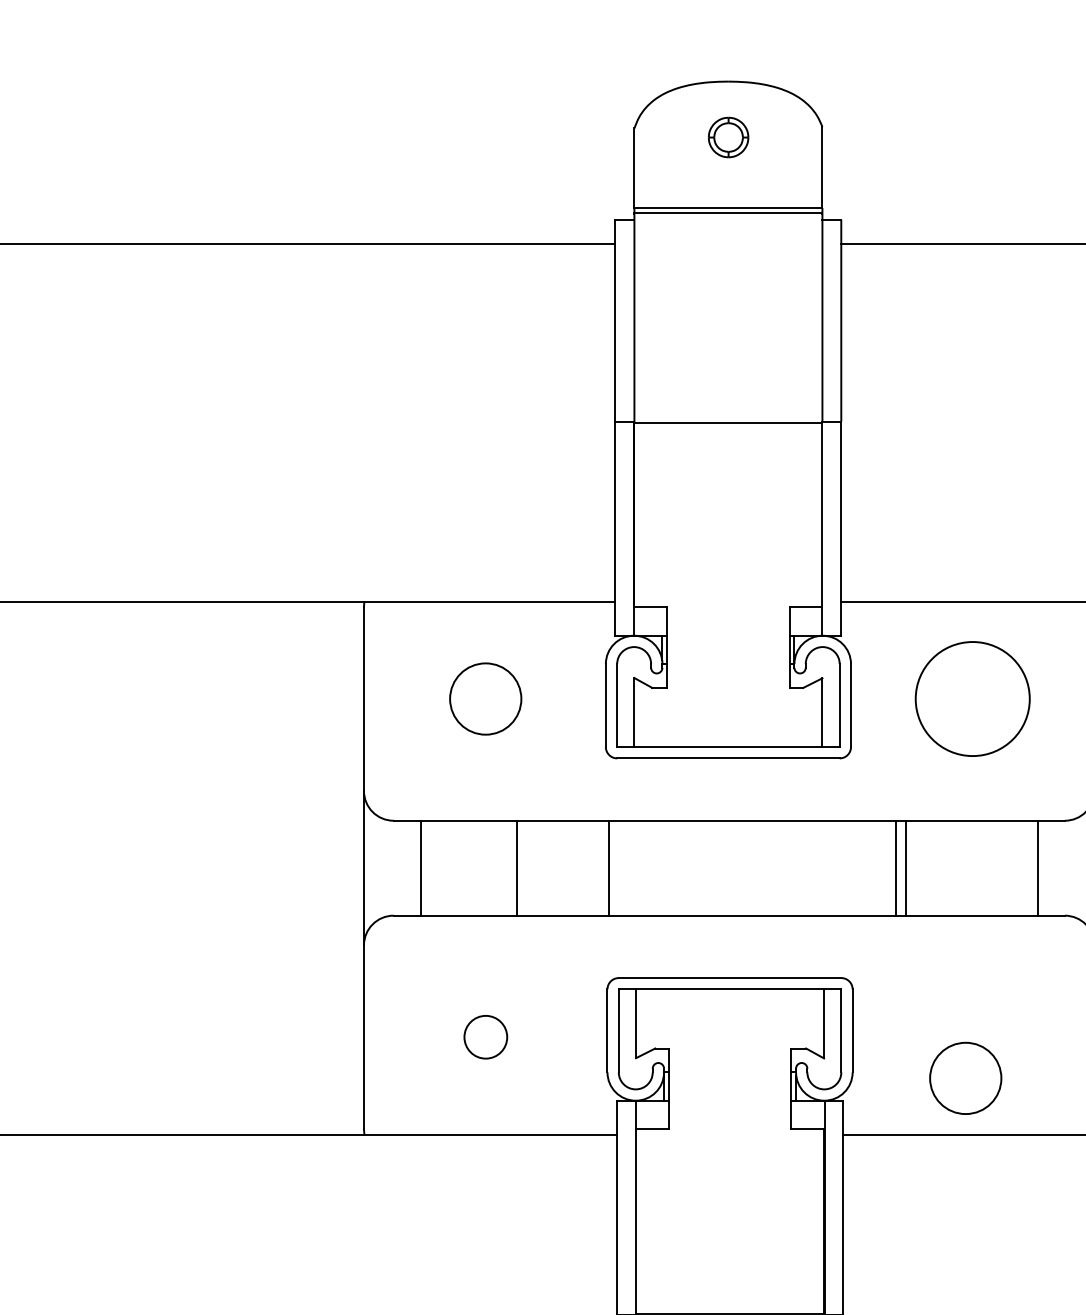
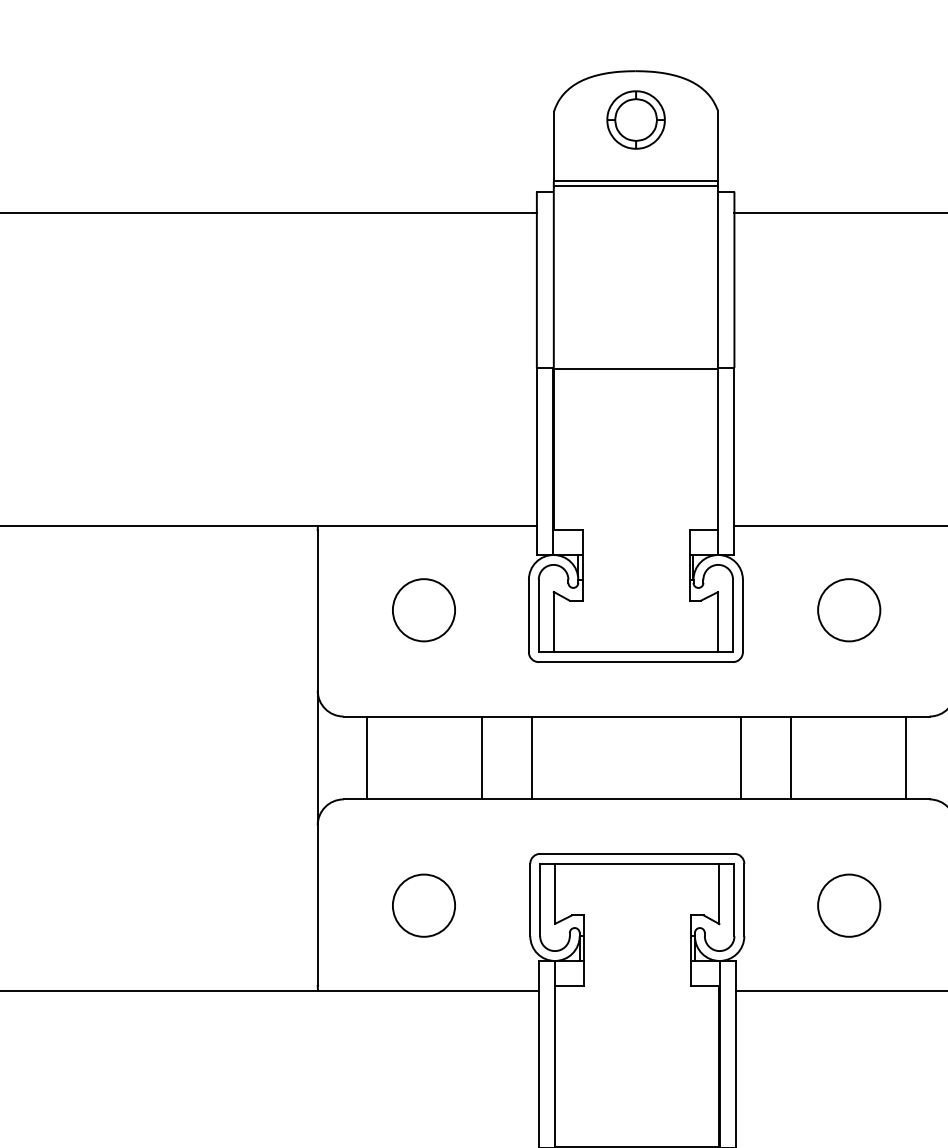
part: (728, 137) -> (635, 119), size x1.67
circle: (972, 698) -> (848, 609), size x0.62
line: (516, 867) -> (482, 757), moved
line: (896, 867) -> (741, 757), moved
circle: (485, 1036) -> (423, 904), size x1.67
circle: (965, 1077) -> (848, 904), moved

